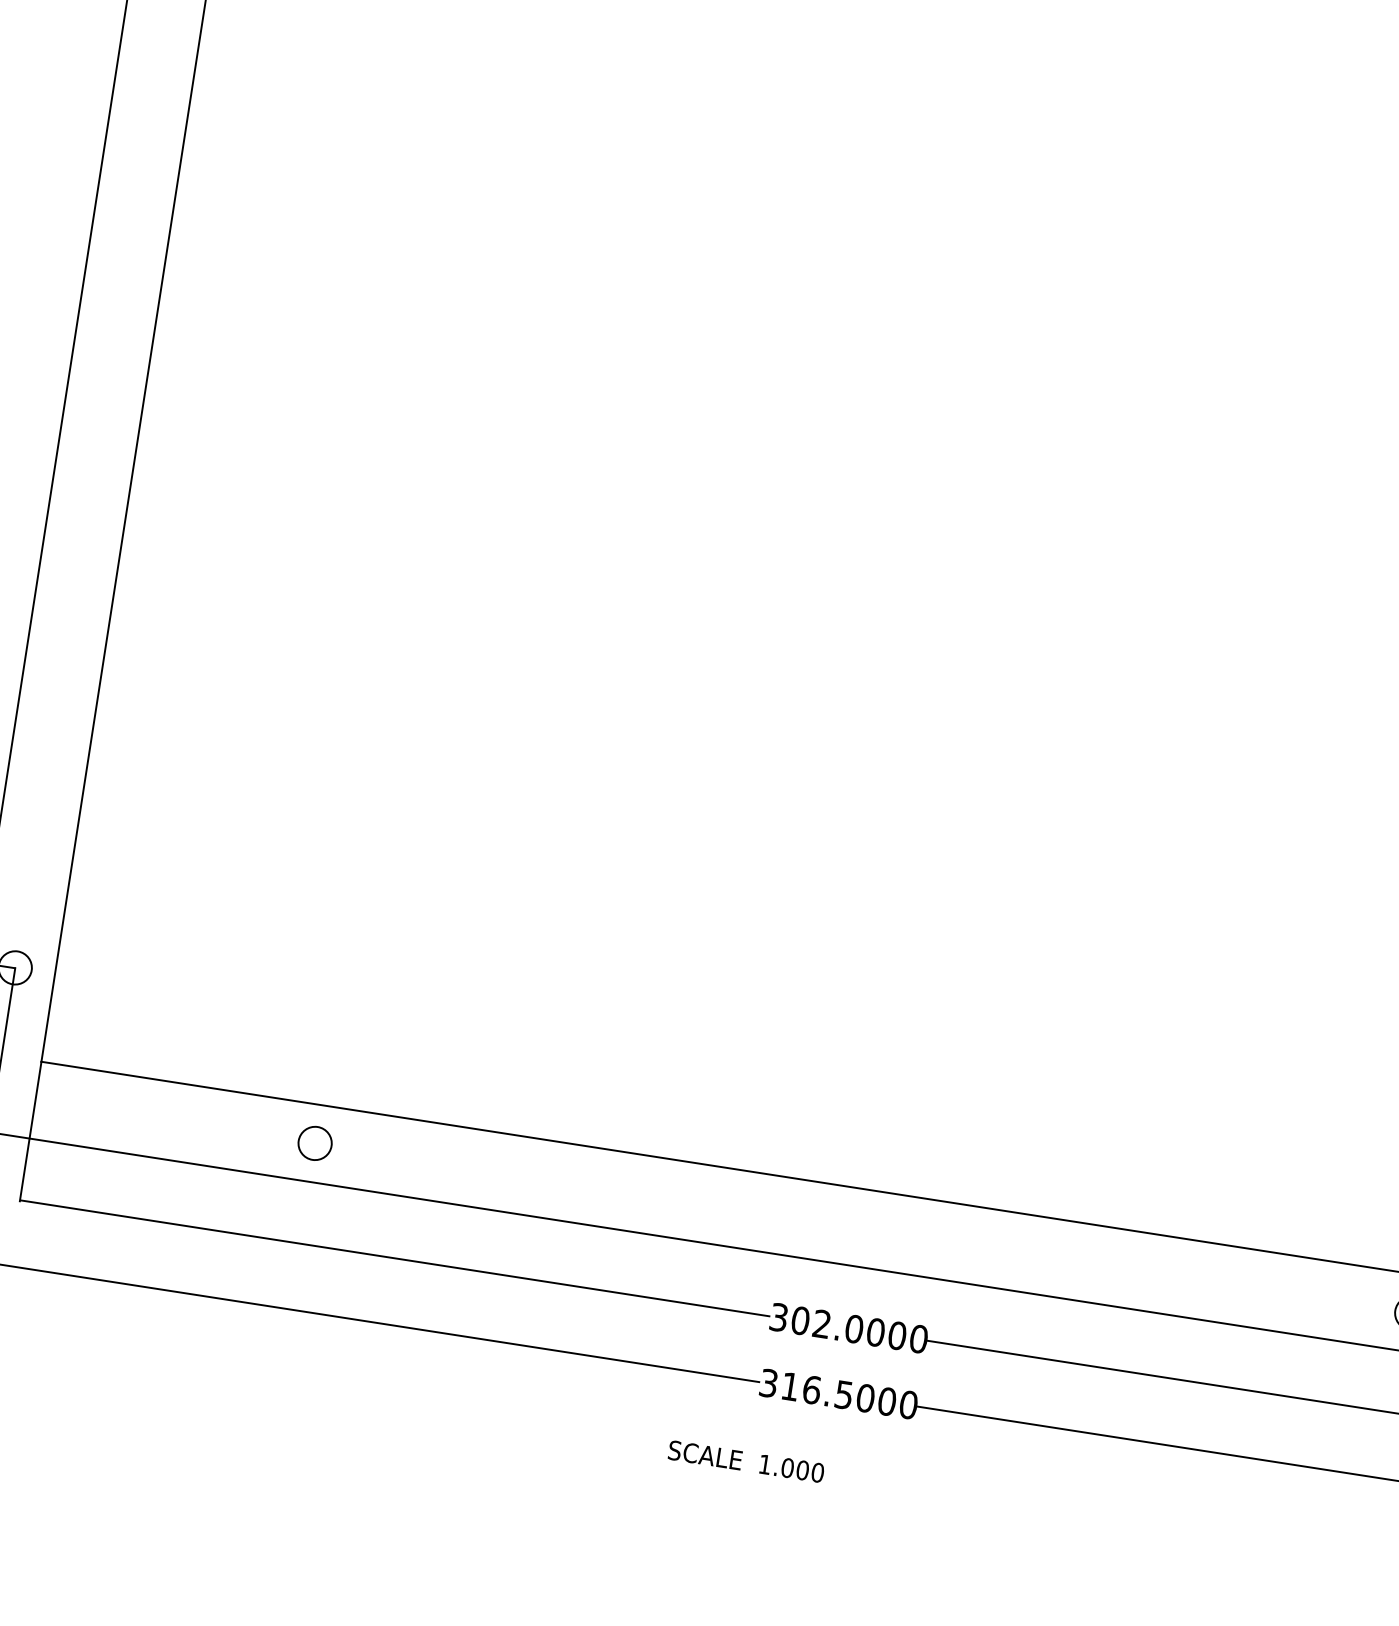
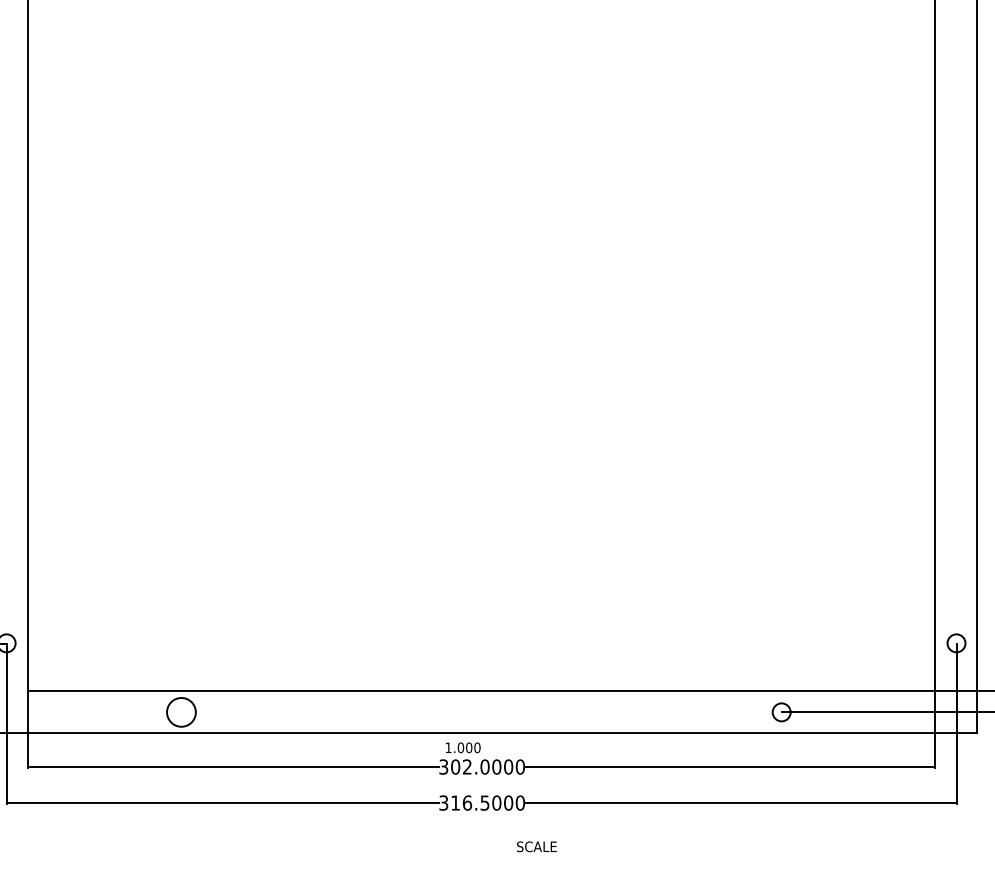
circle: (315, 1143) -> (181, 712), size x1.6
text: (704, 1454) -> (536, 846), moved
text: (792, 1468) -> (463, 747), moved

